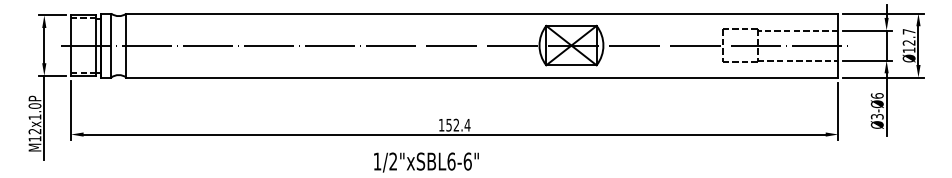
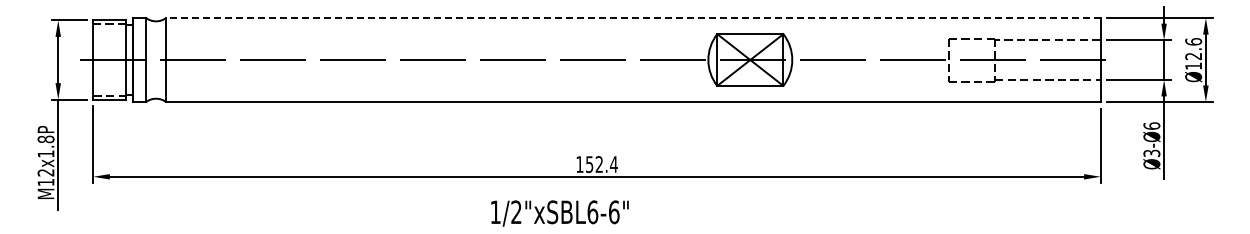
line: (481, 13) -> (632, 18), solid -> dashed
text: (909, 31) -> (1193, 41), Ø12.7 -> Ø12.6
text: (35, 106) -> (46, 139), M12x1.0P -> M12x1.8P

